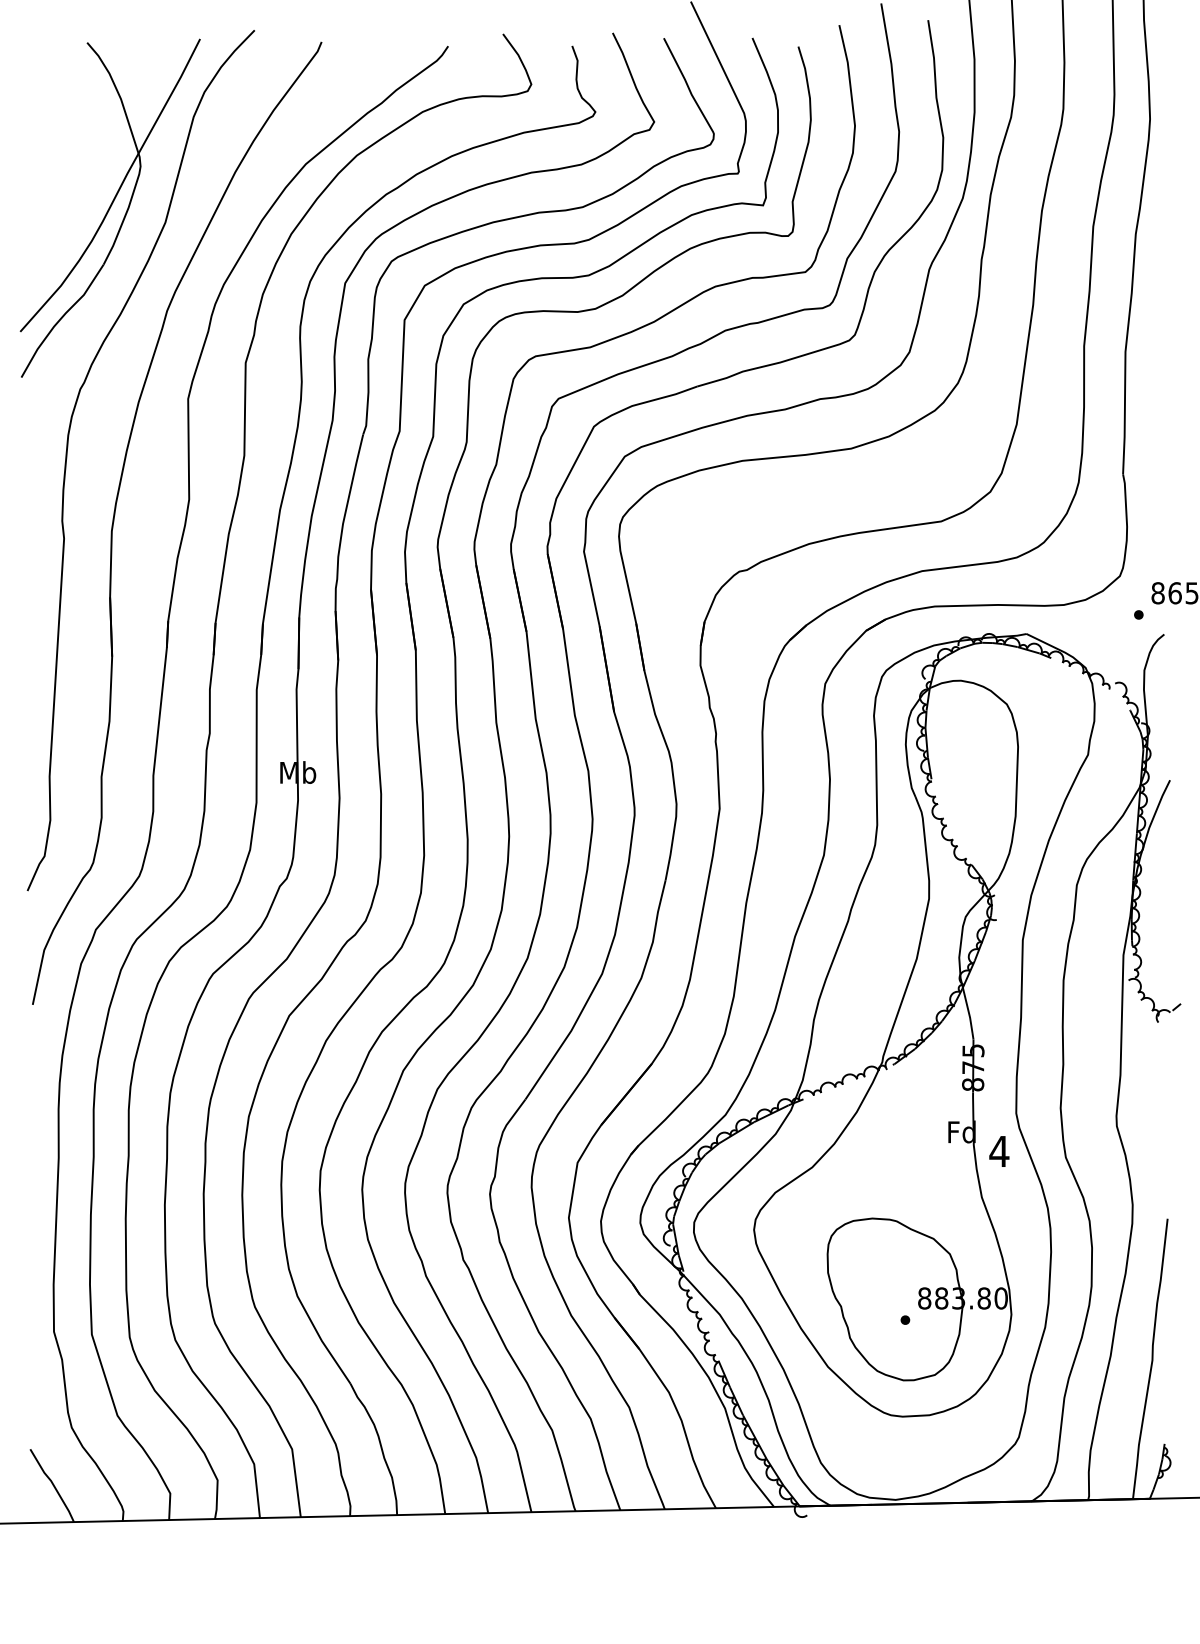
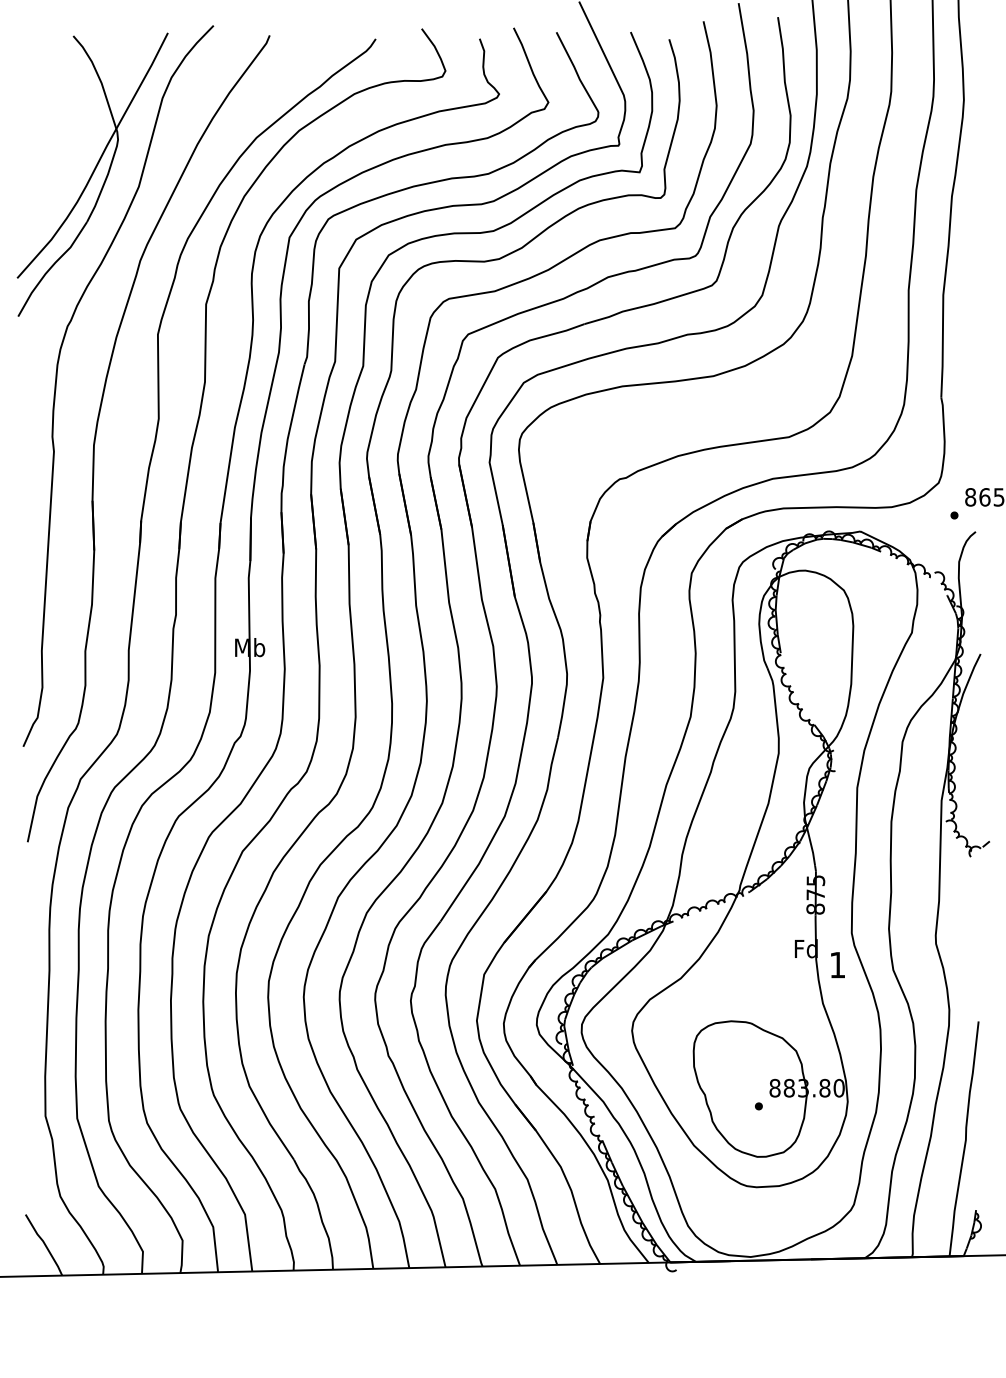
text: (999, 1151) -> (837, 965), 4 -> 1

